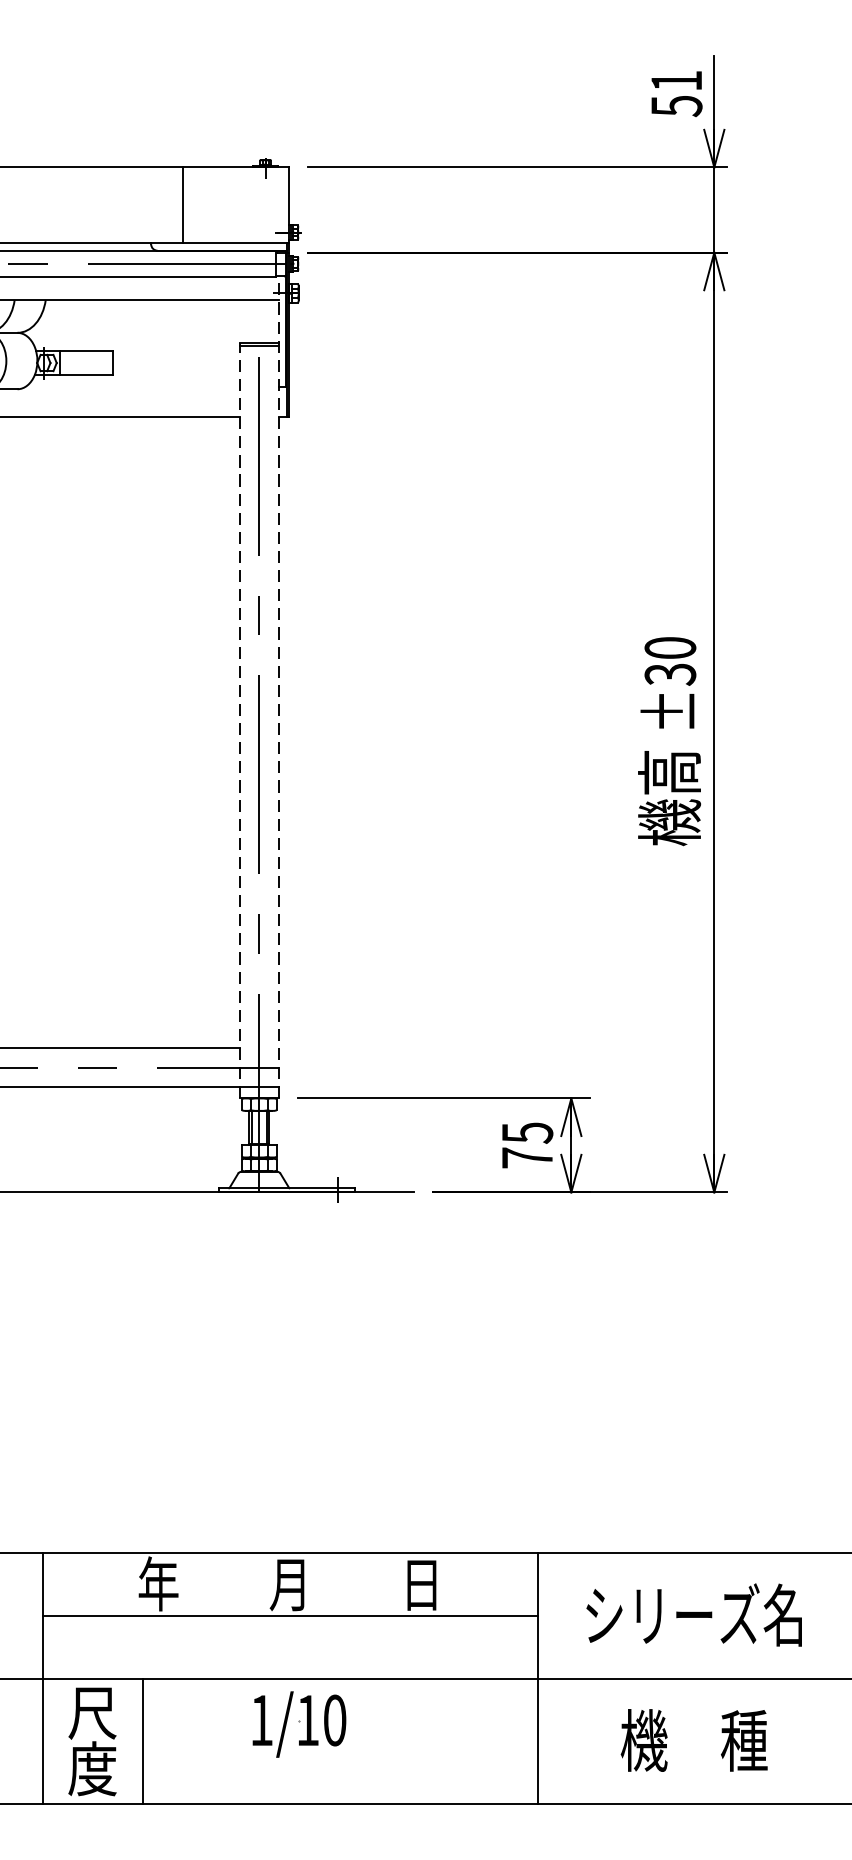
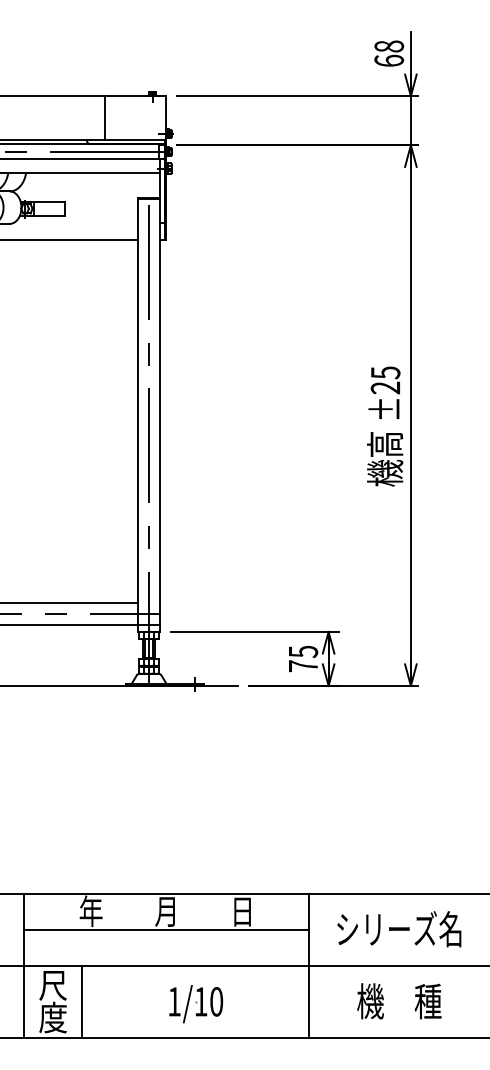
text: (677, 93) -> (389, 53), 51 -> 68
text: (670, 661) -> (385, 380), ±30 -> ±25
line: (279, 685) -> (160, 394), dashed -> solid
line: (239, 720) -> (137, 414), dashed -> solid
part: (299, 1725) -> (196, 1004), moved

